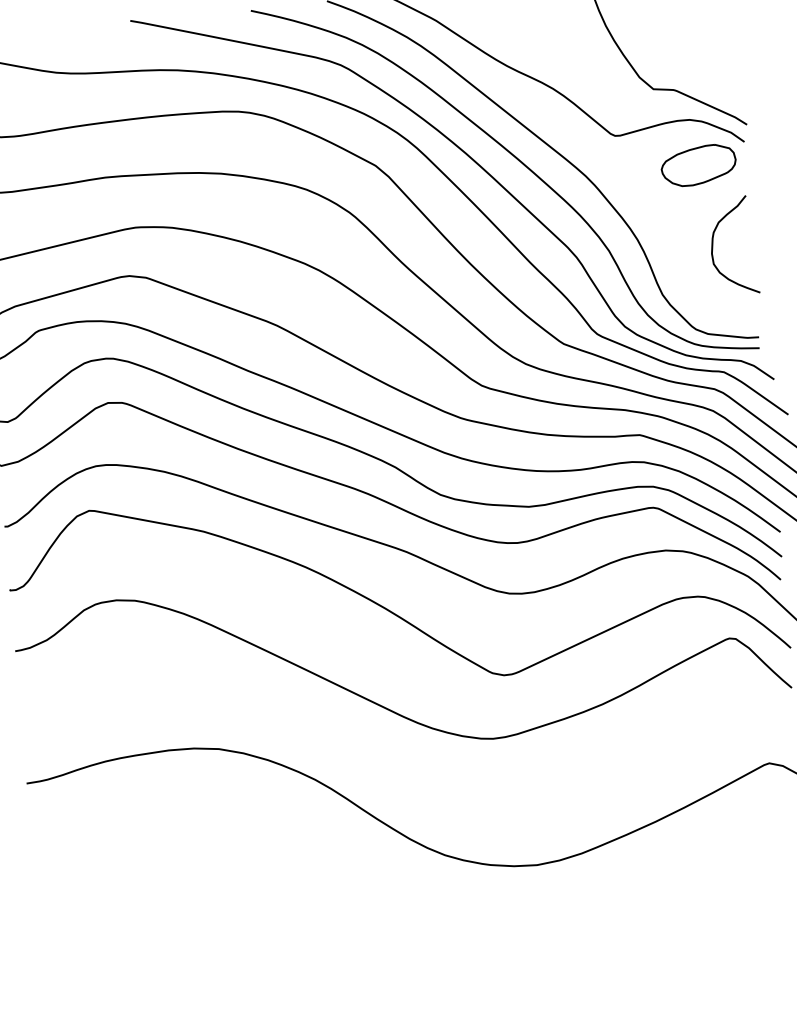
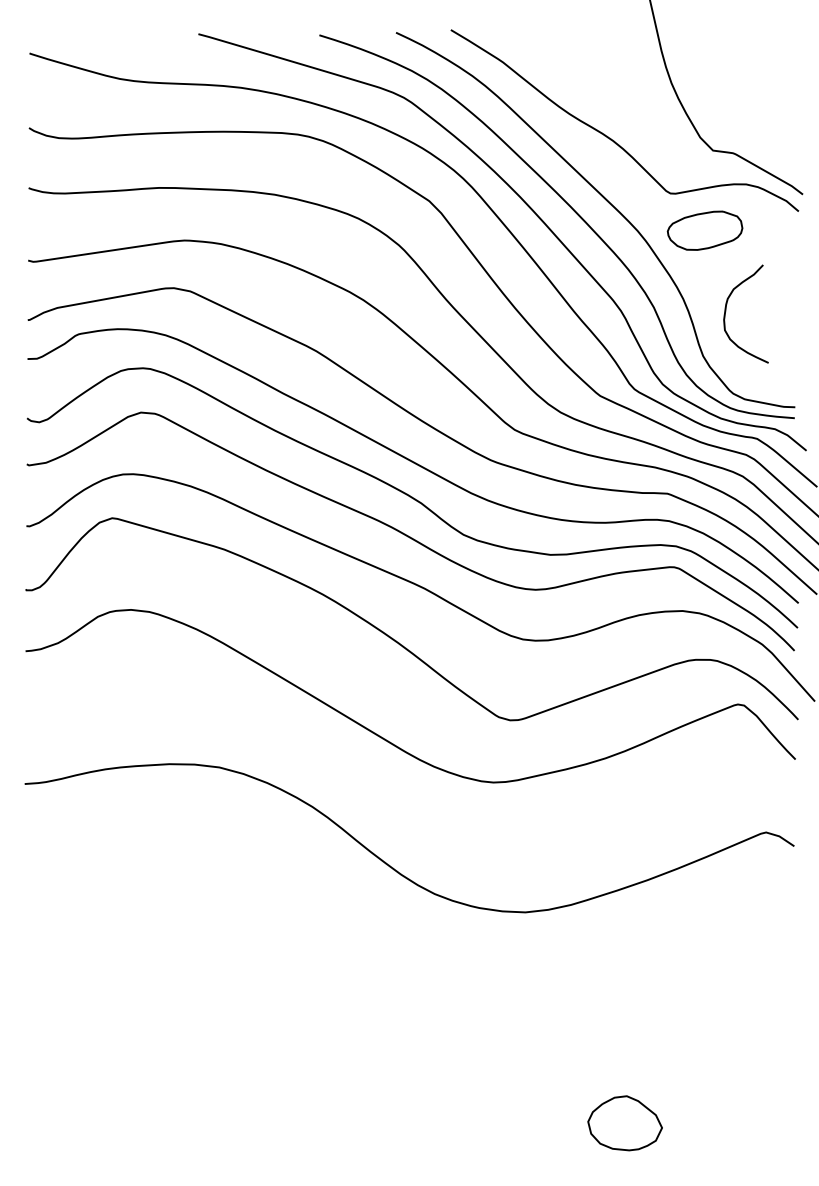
part: (698, 165) -> (704, 230), moved
curve: (713, 245) -> (726, 311), moved

